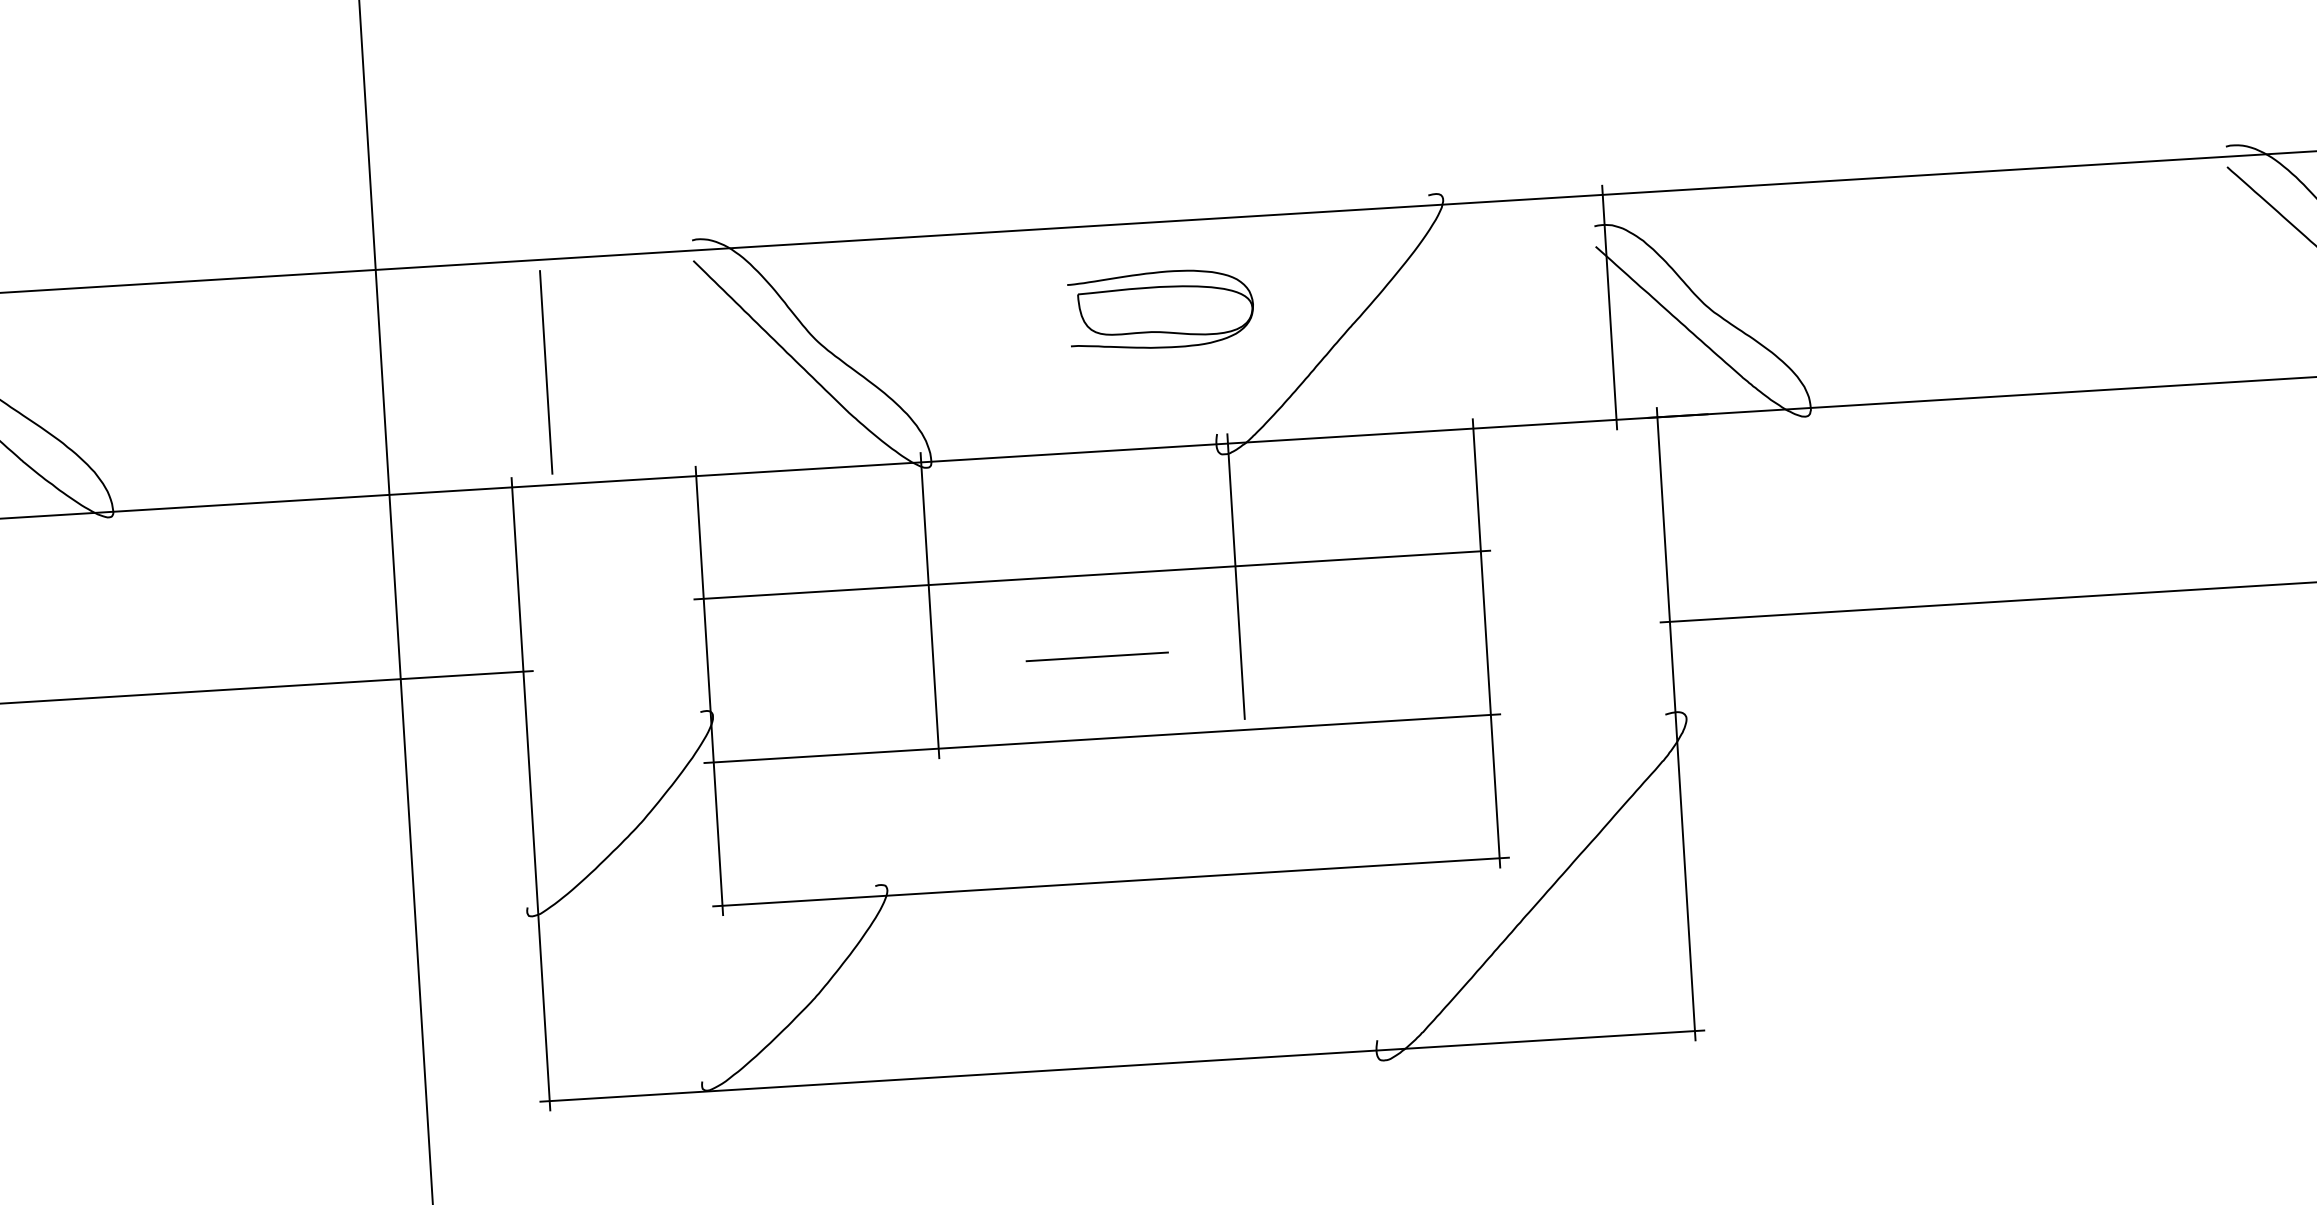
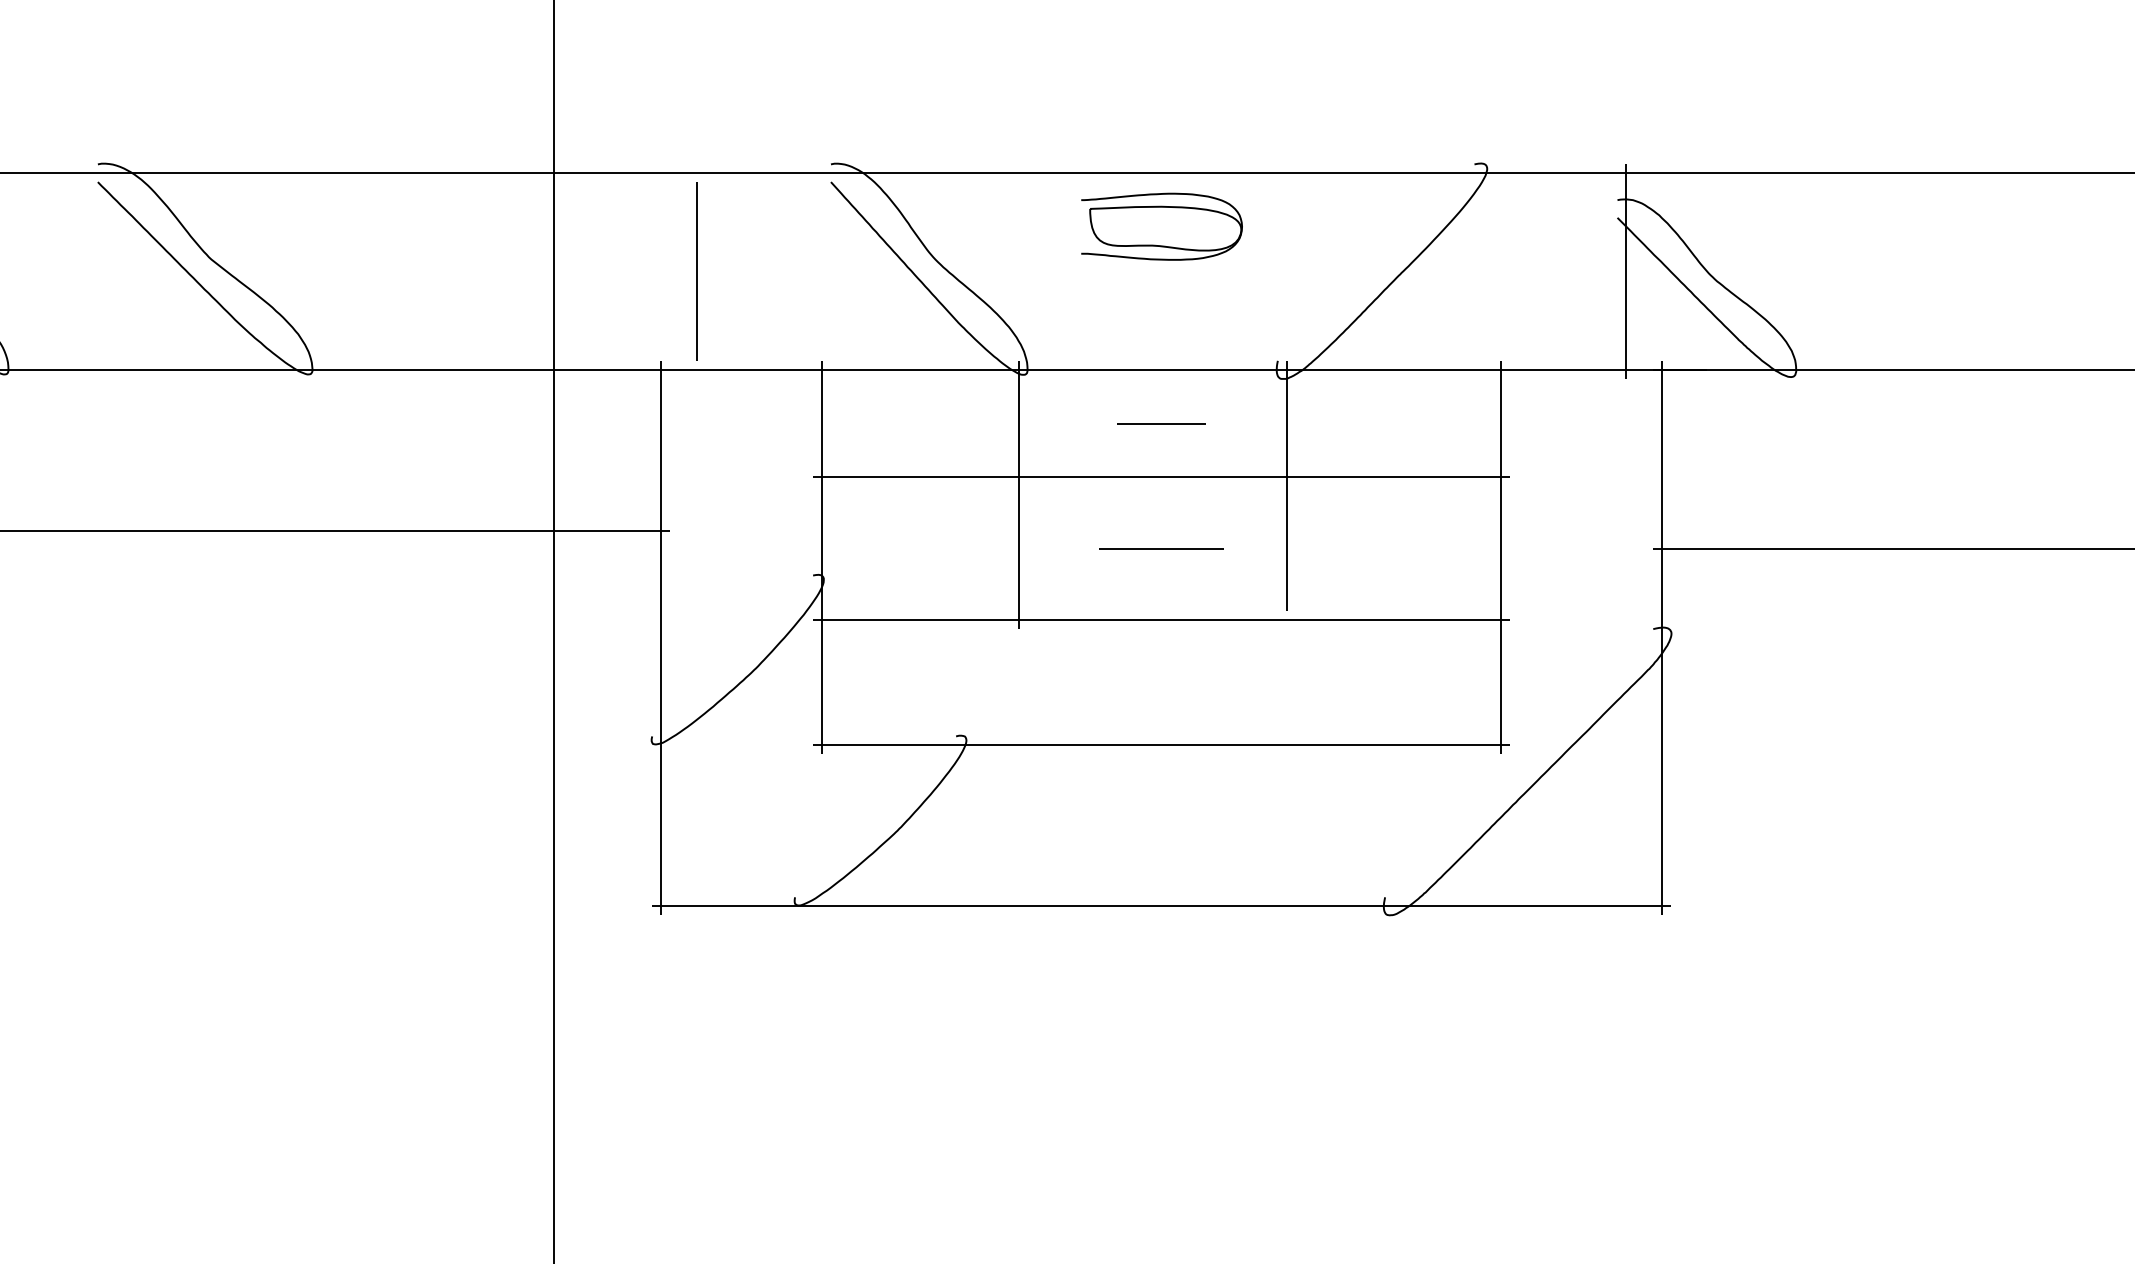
part: (1160, 309) -> (1161, 226), moved
line: (1088, 513) -> (1161, 423), added

